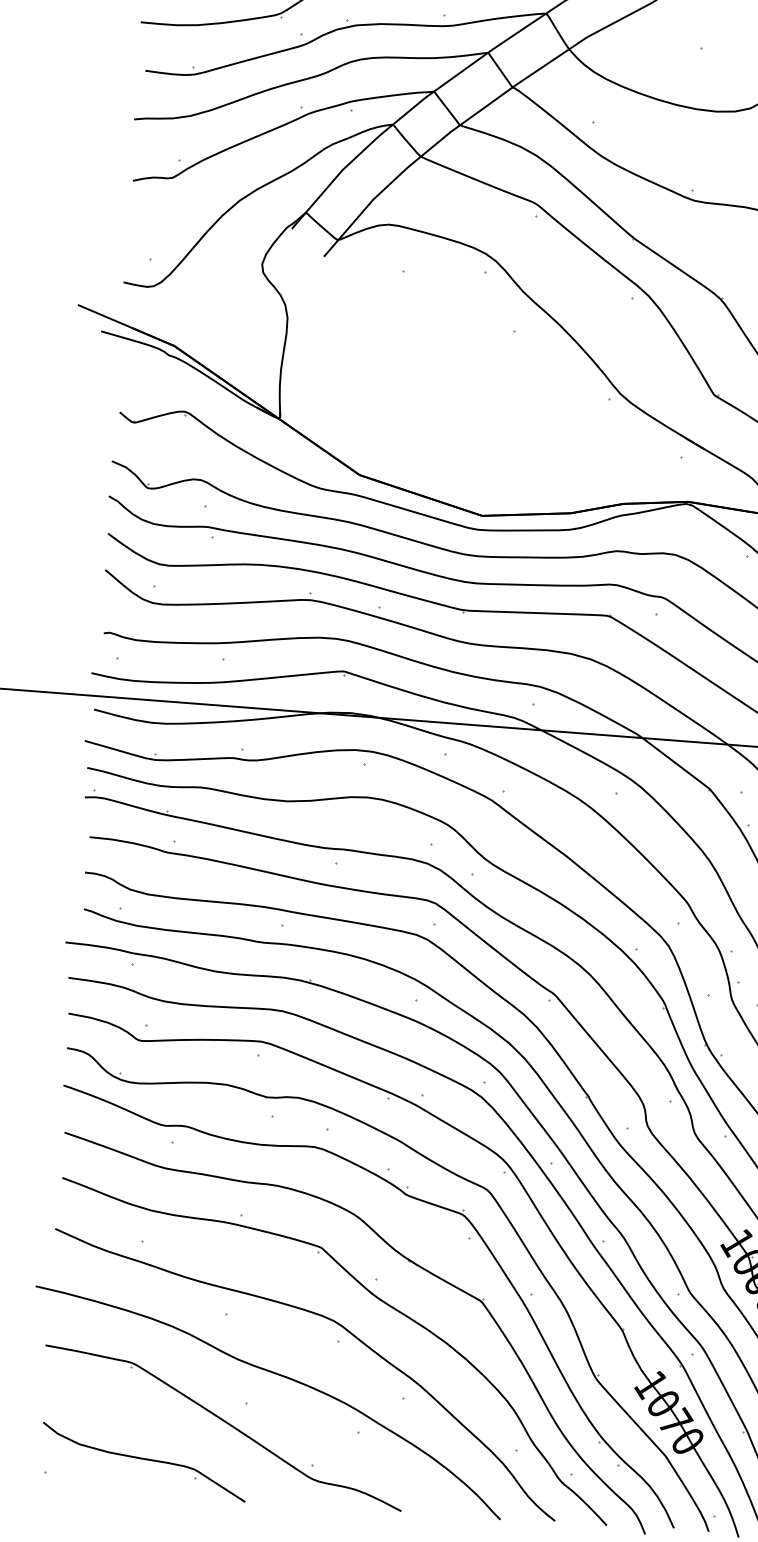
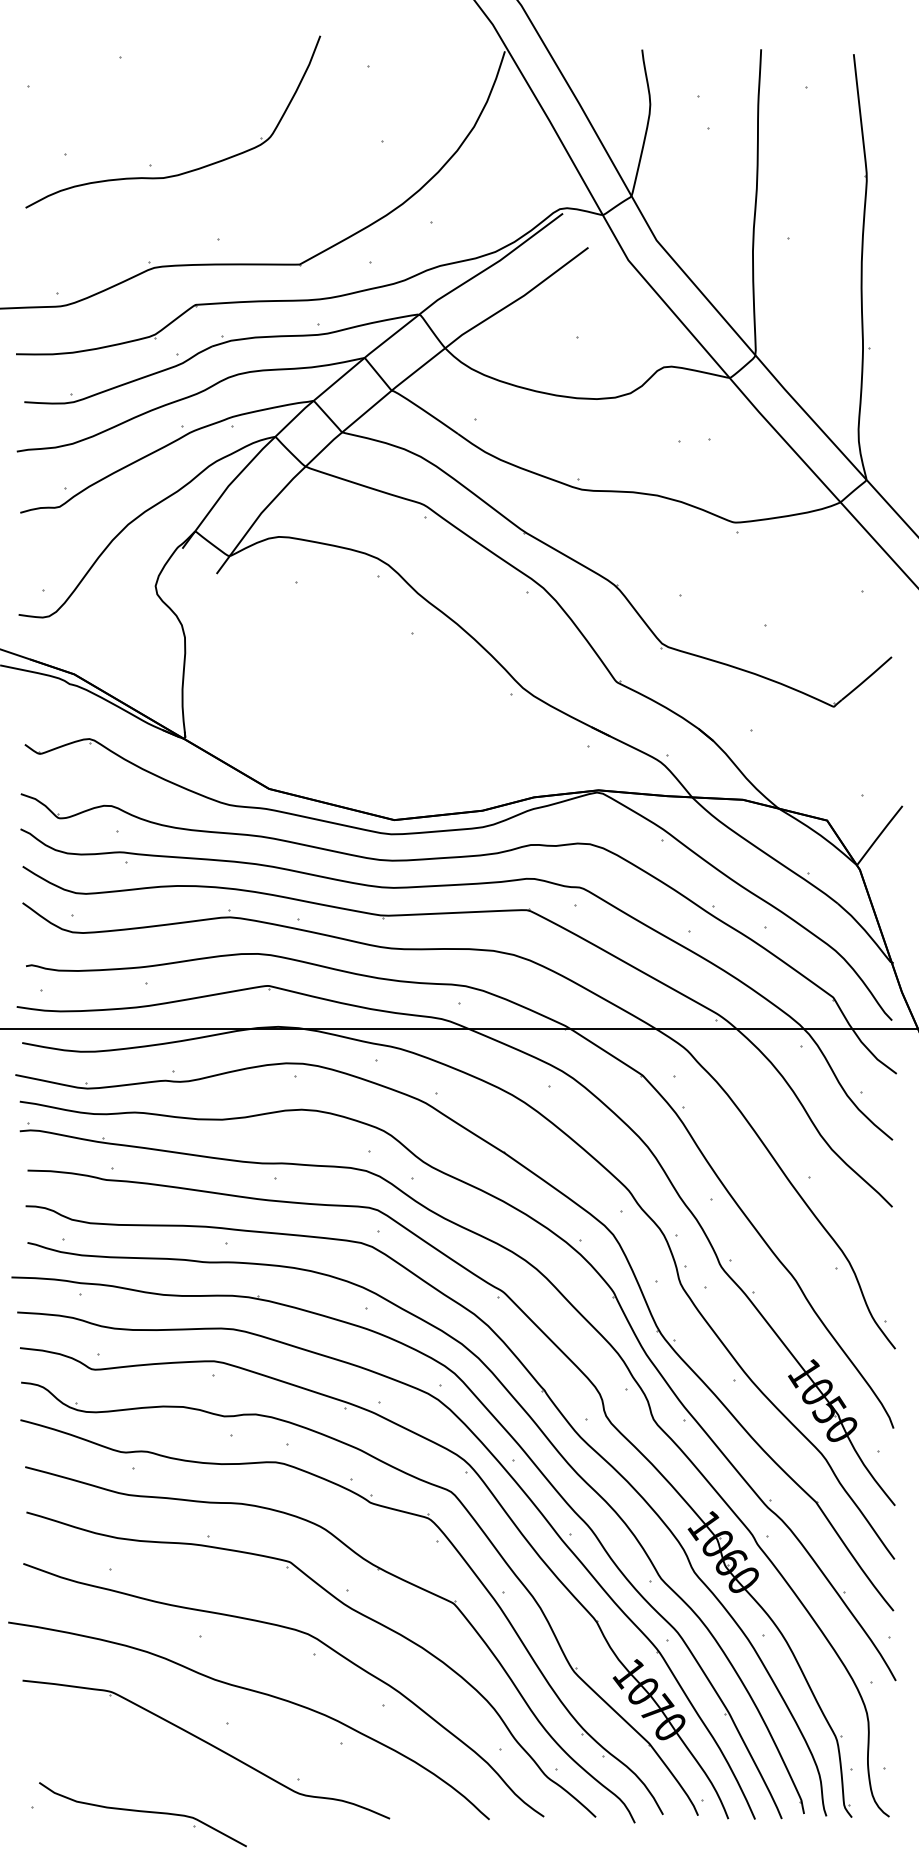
part: (143, 1462) -> (142, 1814), moved

